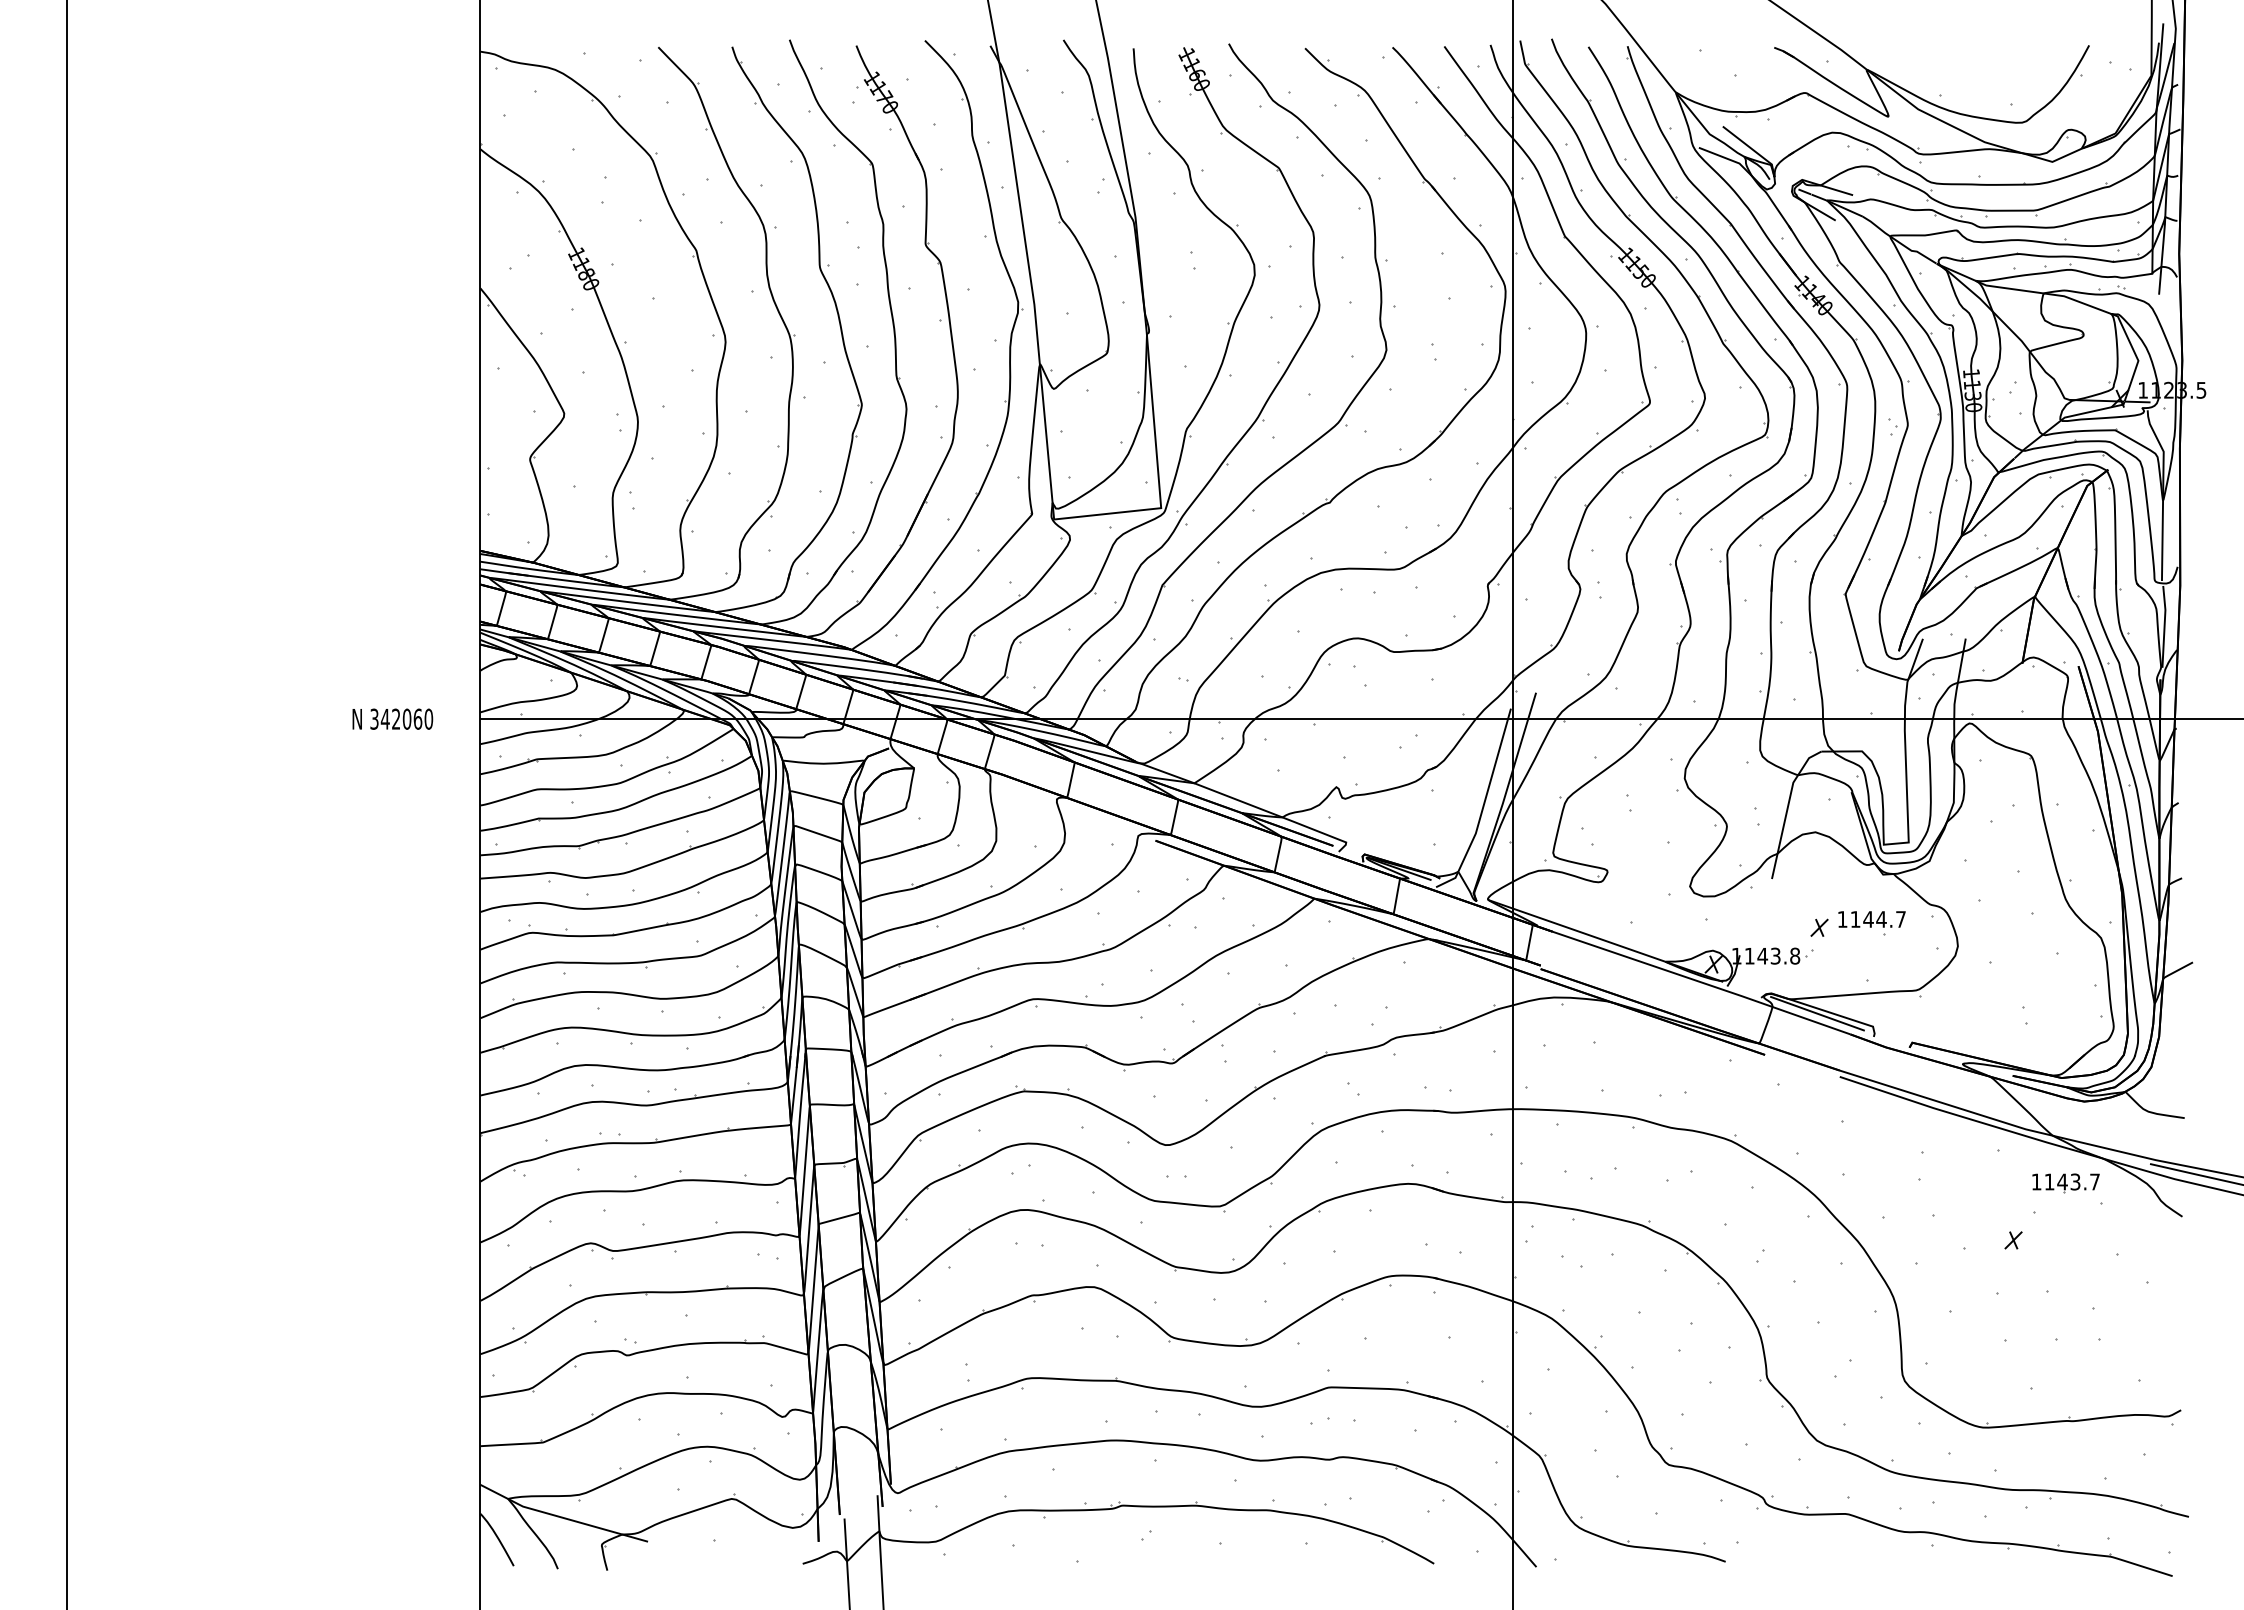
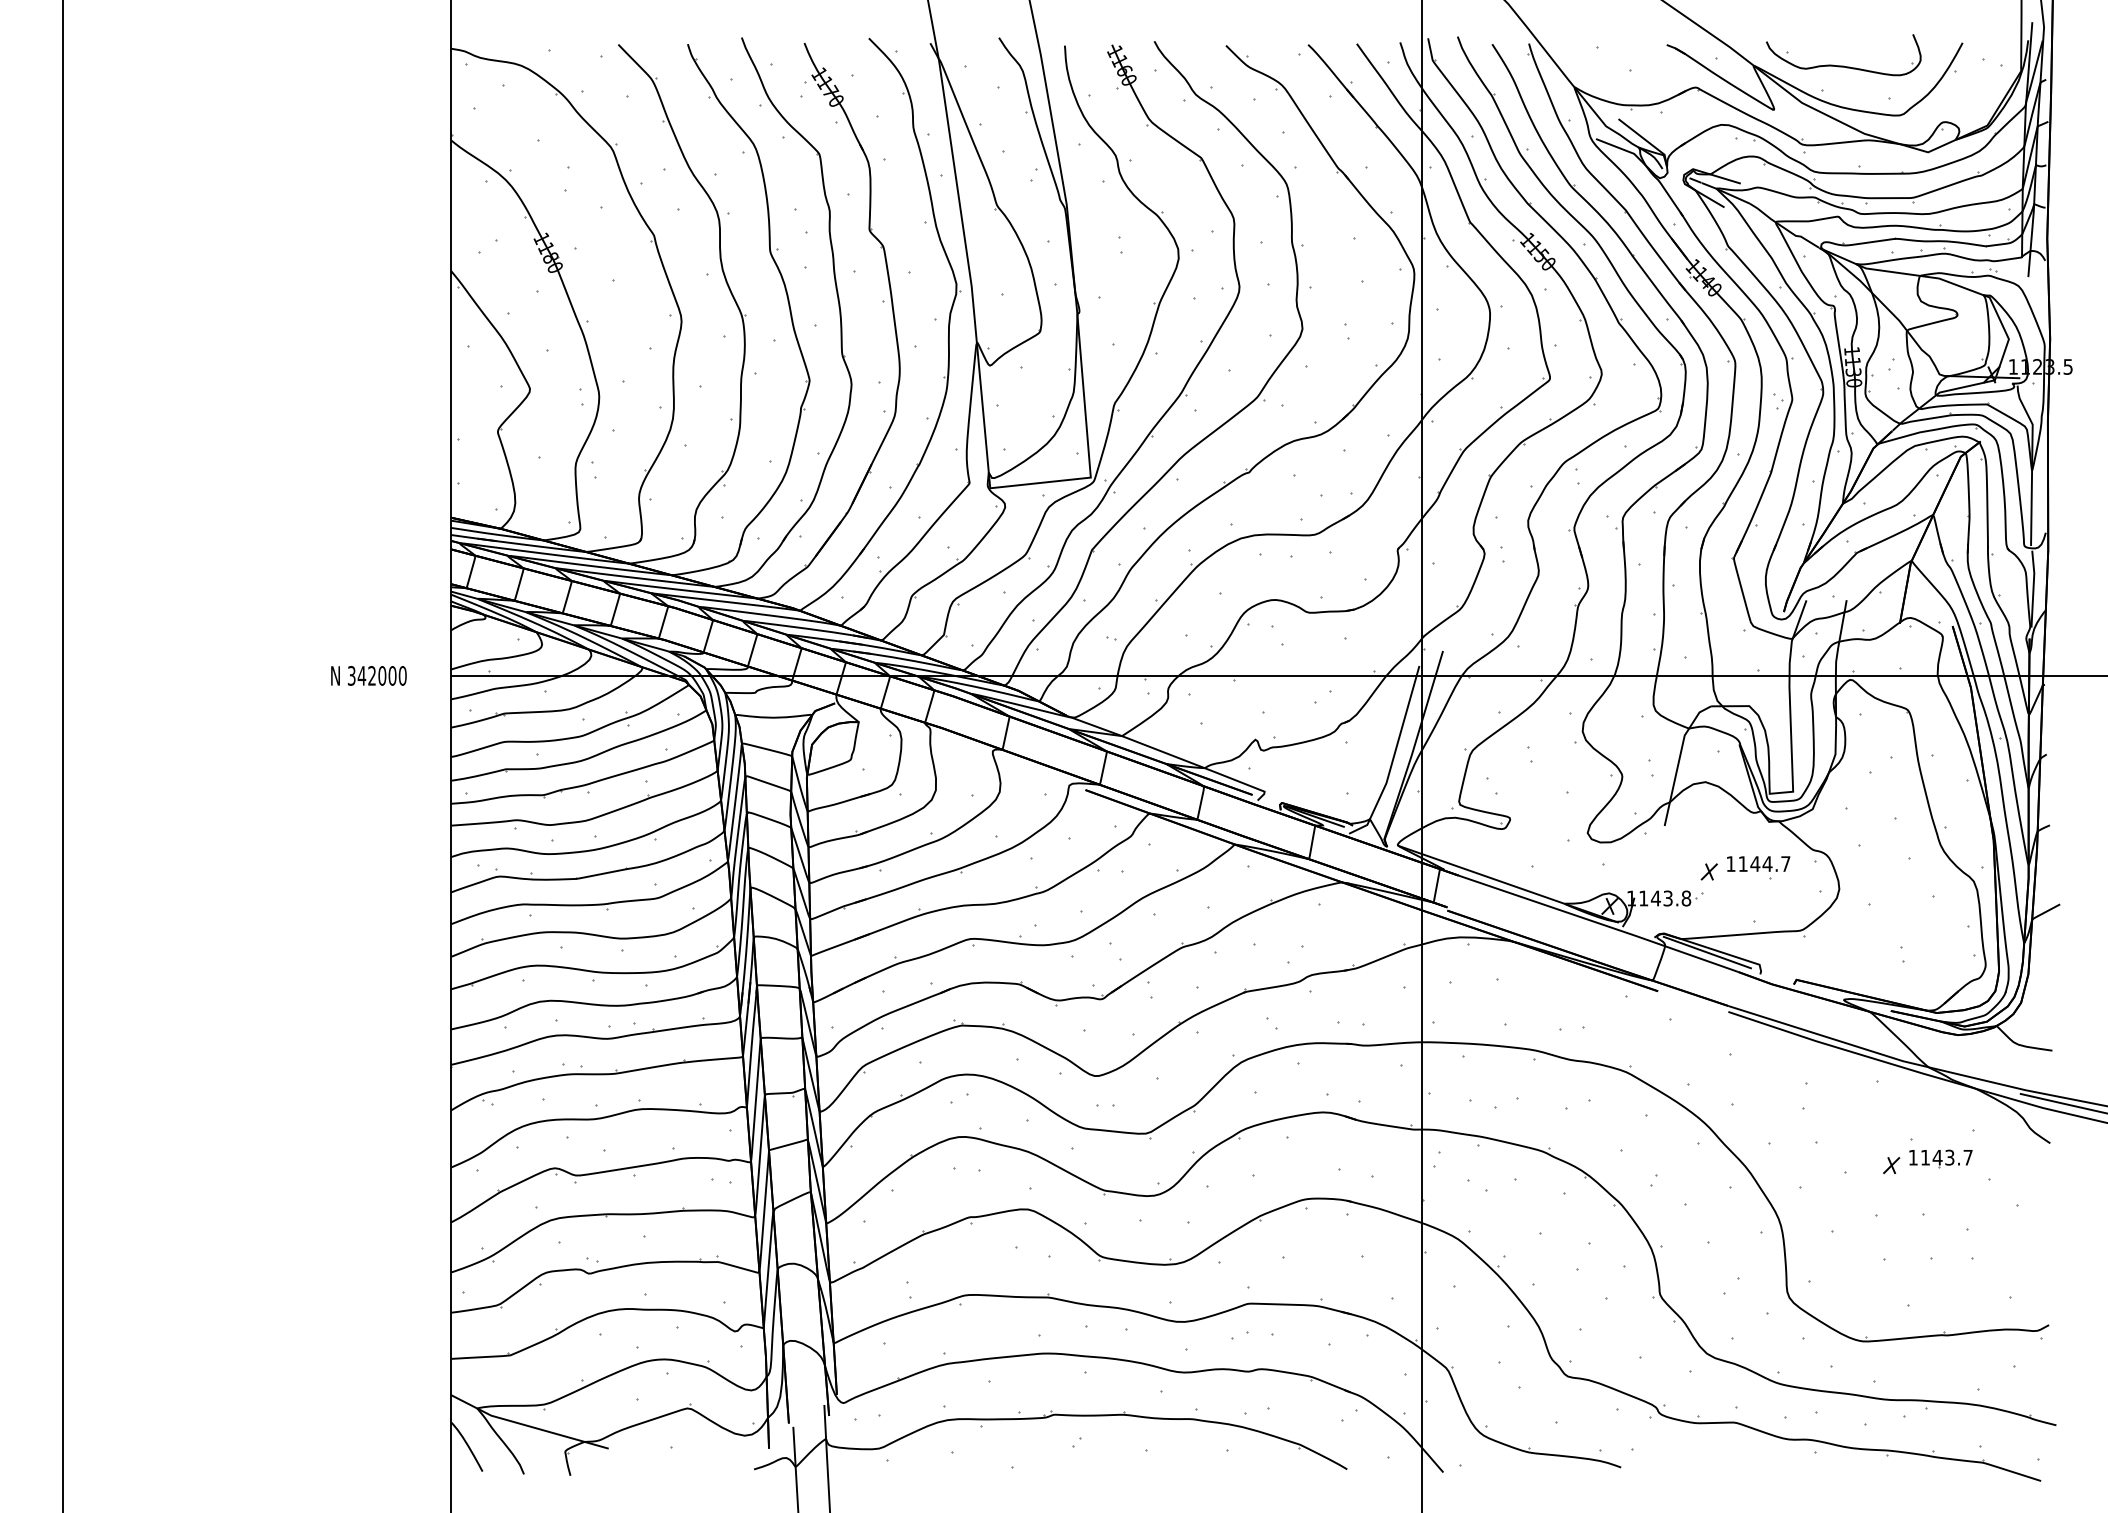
part: (1962, 69) -> (1843, 65), added
text: (417, 718) -> (392, 675), 342060 -> 342000
part: (2065, 1183) -> (1940, 1159), moved

